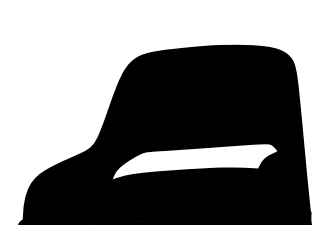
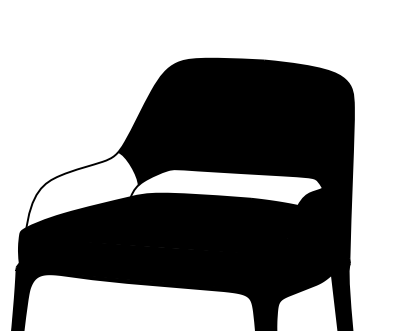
fill: (68, 180) -> (82, 190), removed

